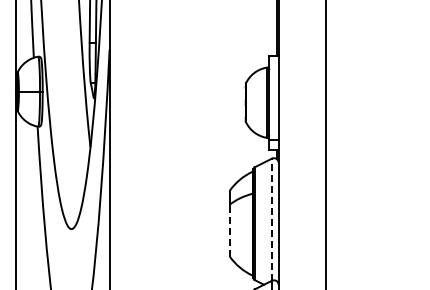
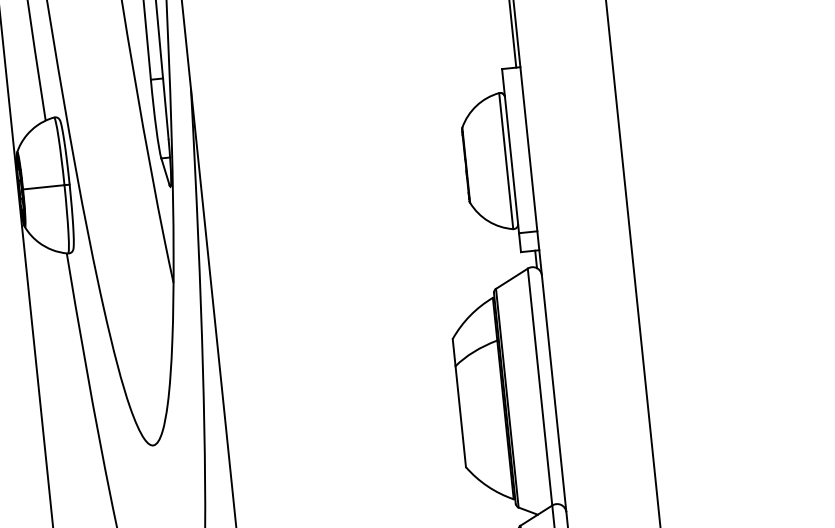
line: (271, 219) -> (539, 386), dashed -> solid
line: (229, 230) -> (459, 416), dashed -> solid

